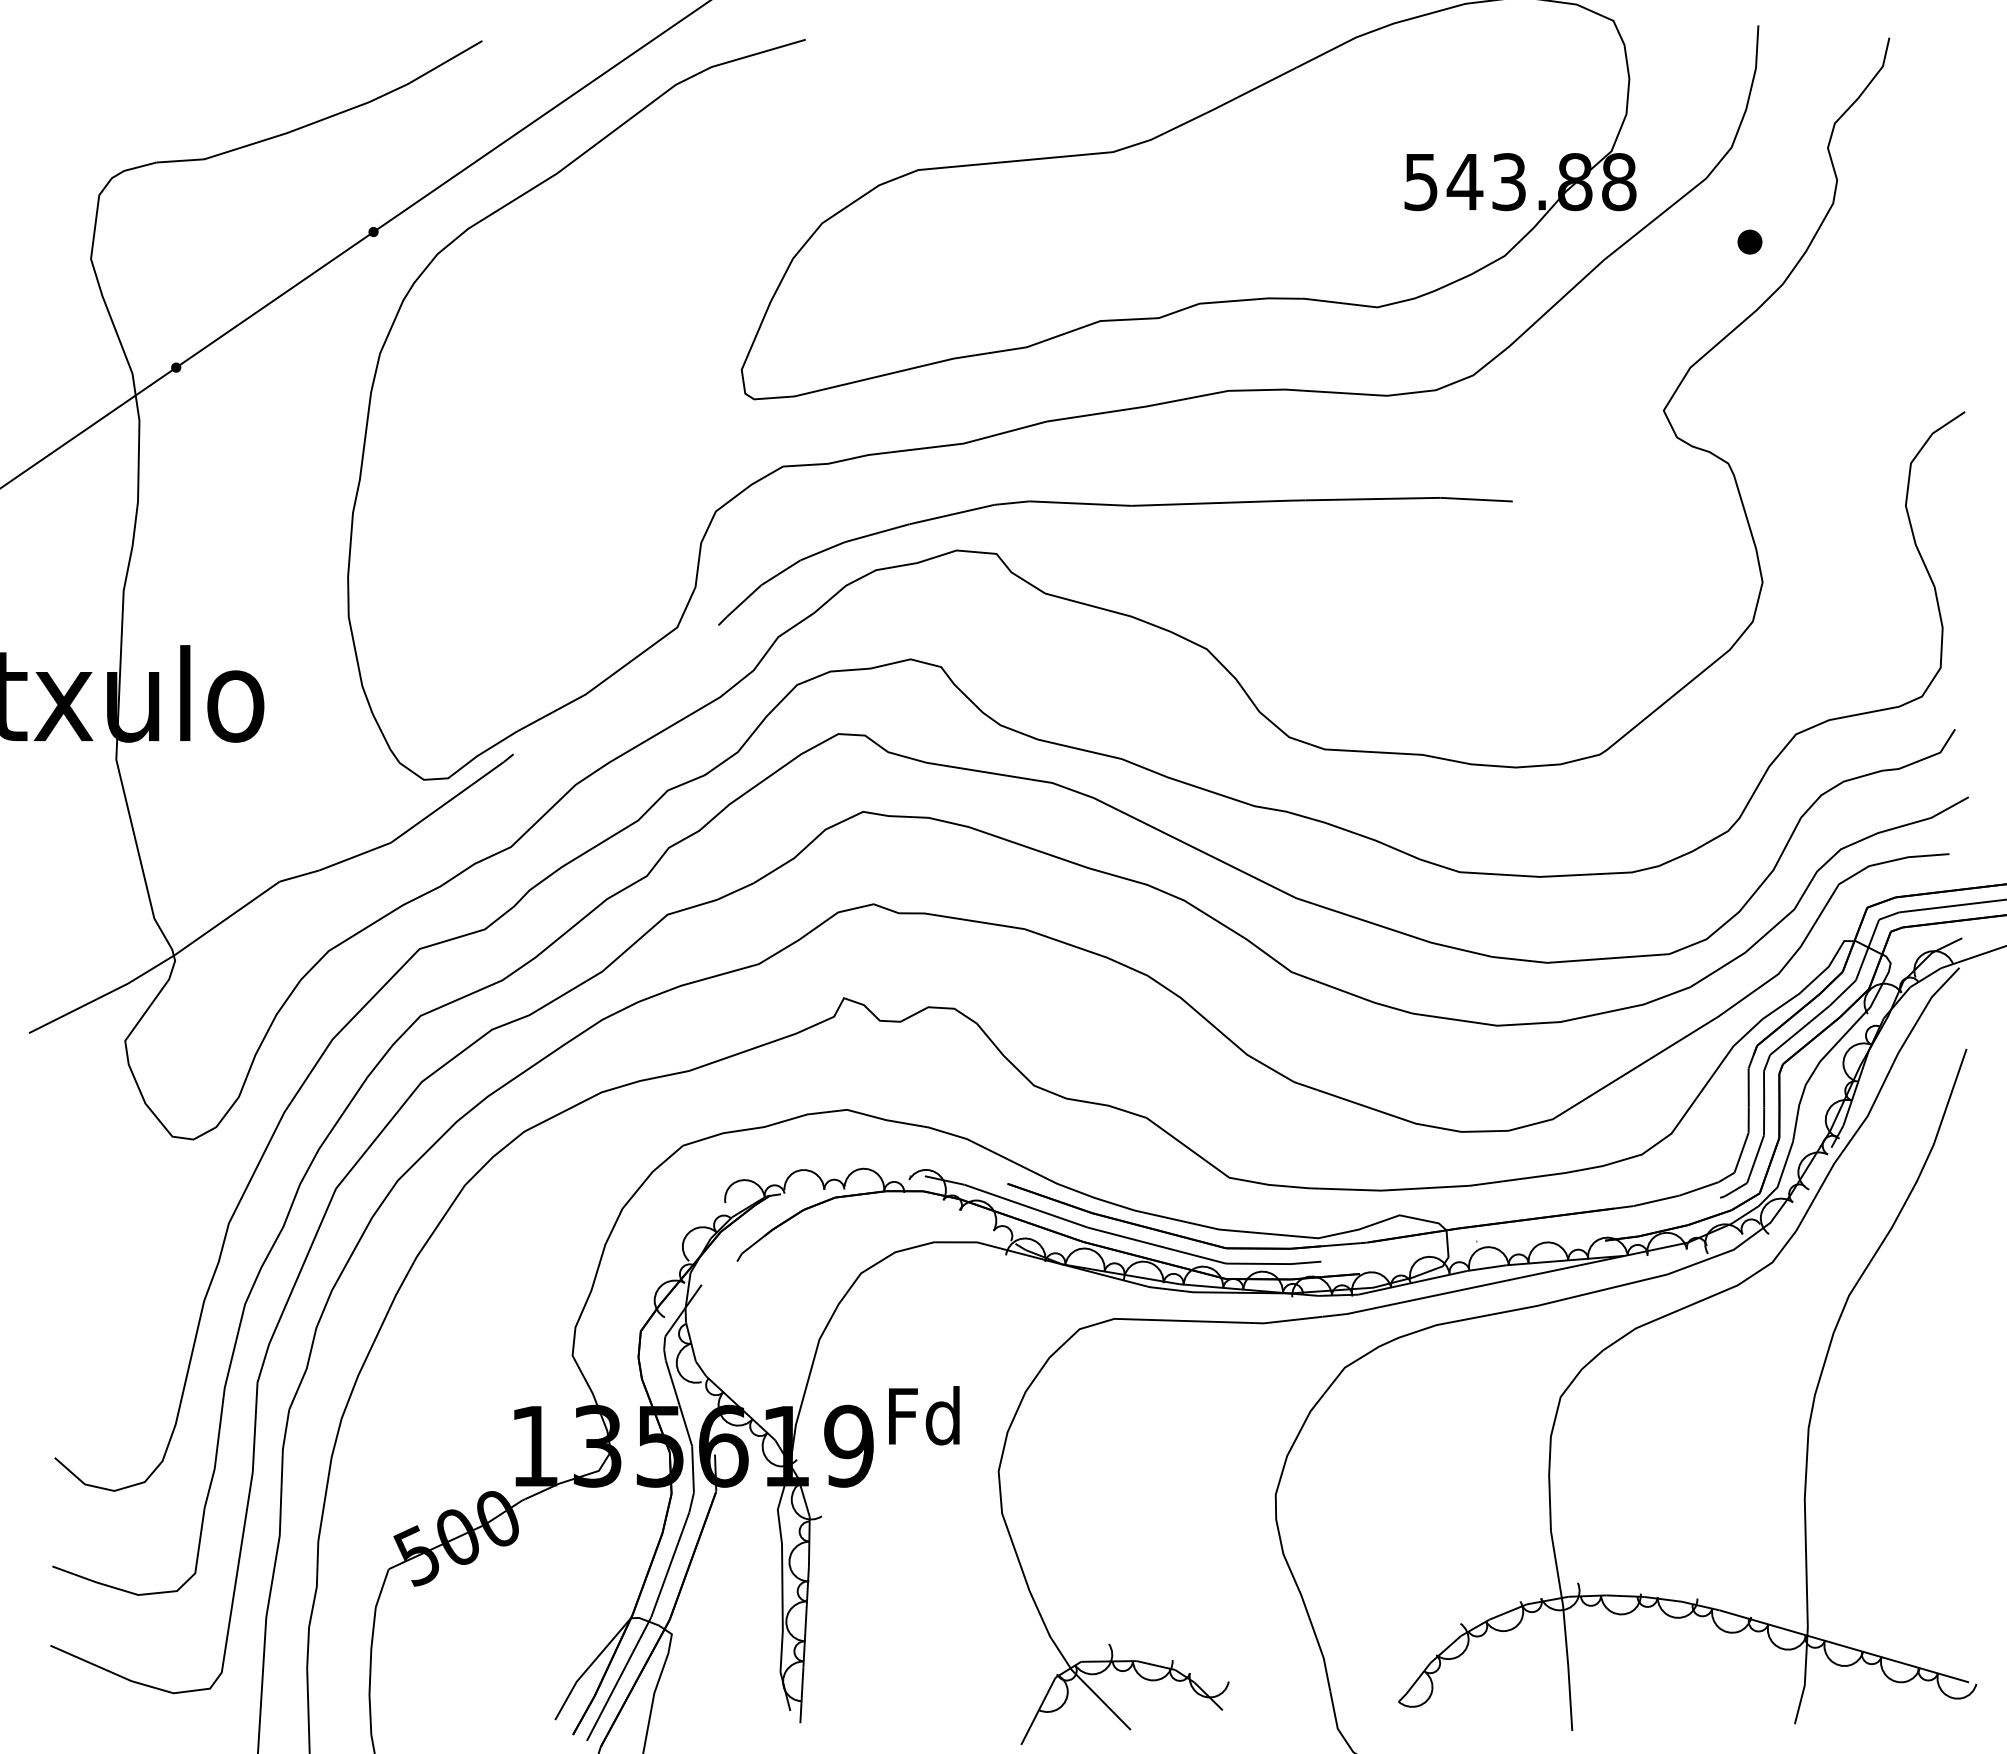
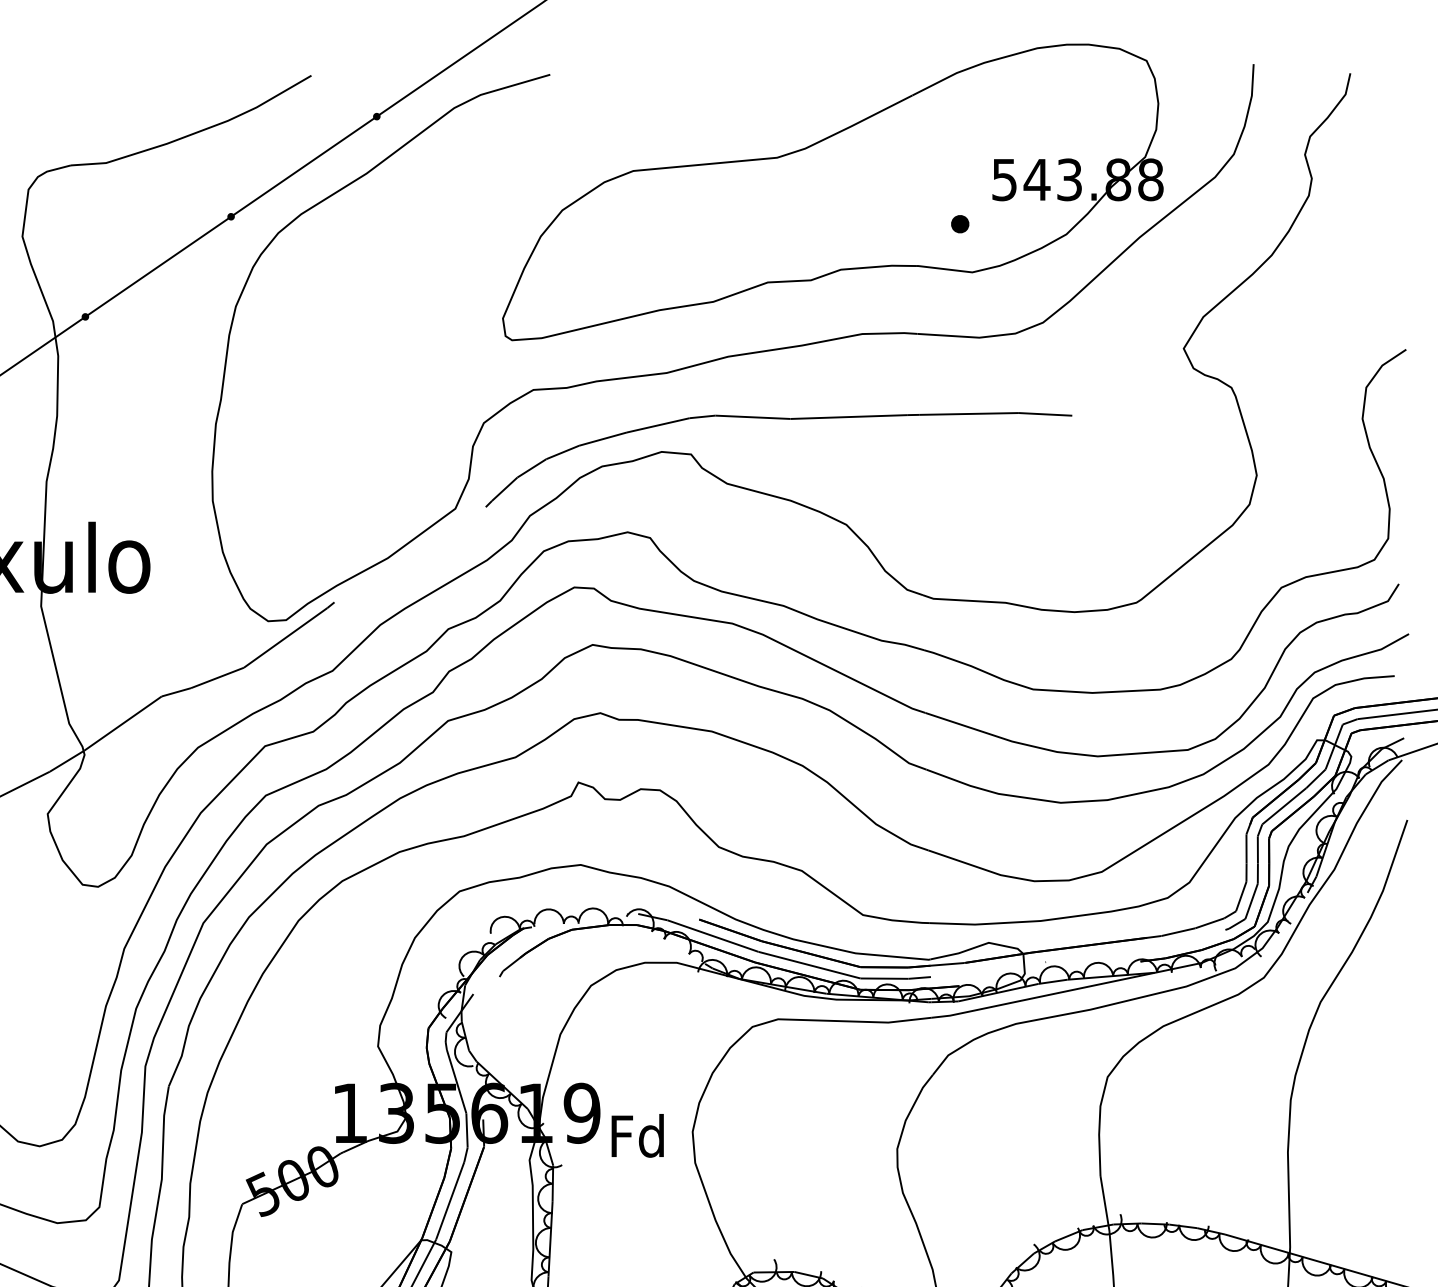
fill: (570, 96) -> (376, 116), added
part: (1749, 241) -> (959, 223), moved
text: (924, 1415) -> (637, 1135), moved

